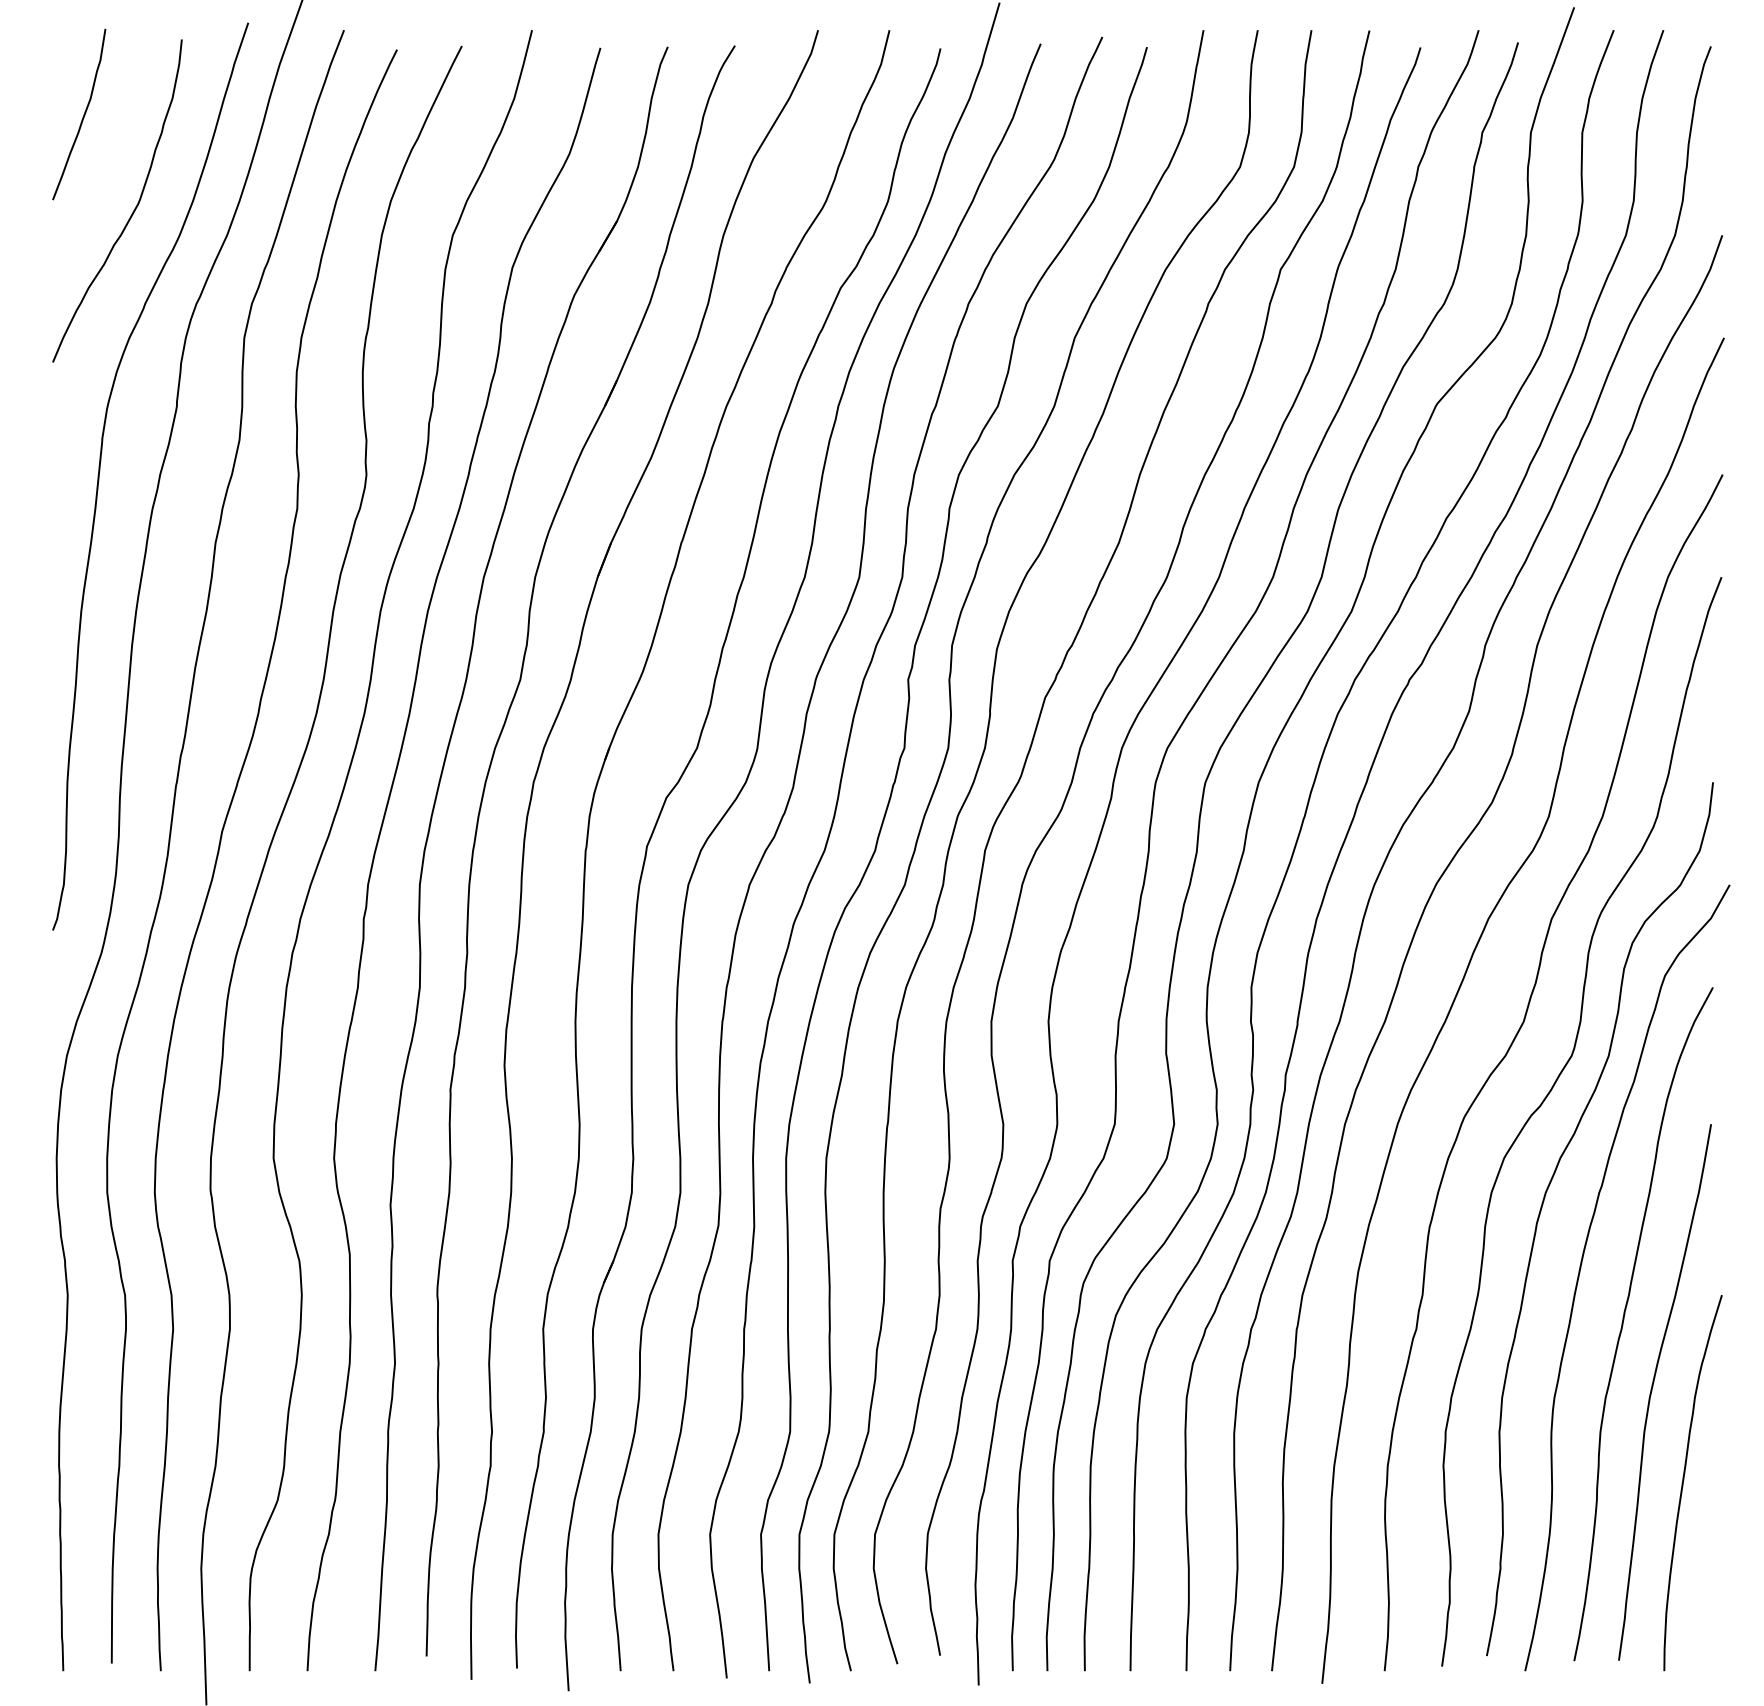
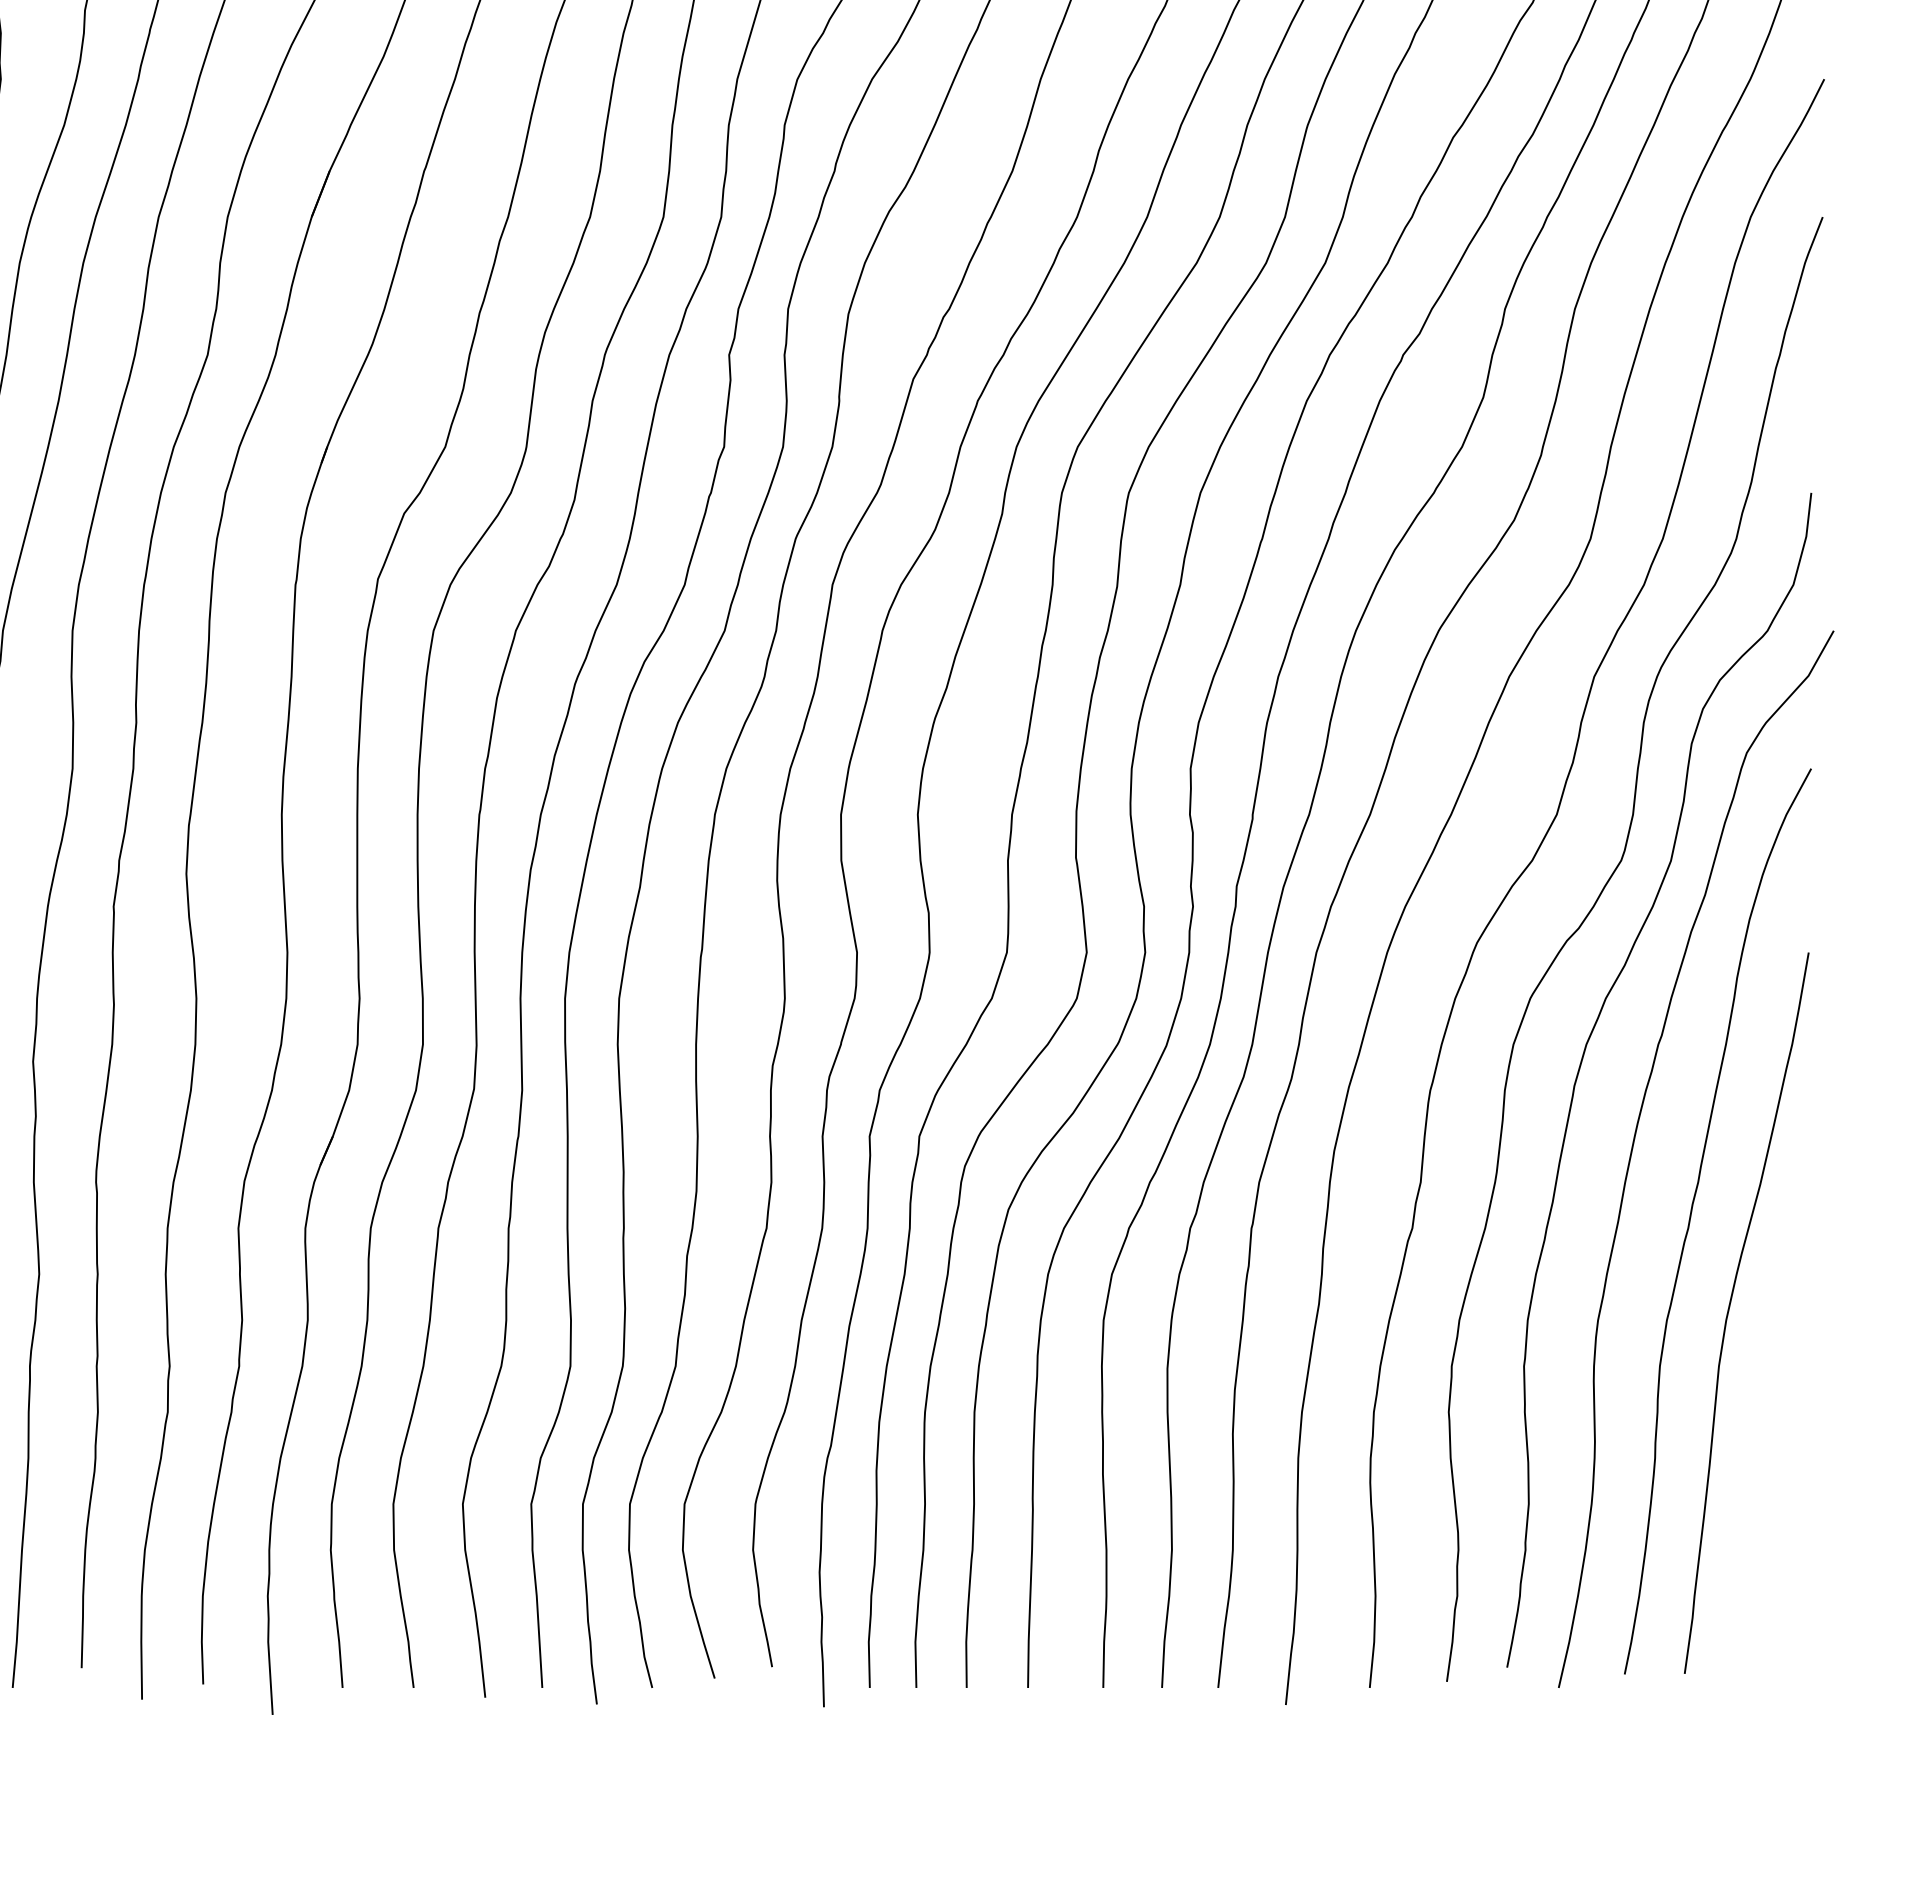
curve: (1684, 1480) -> (1772, 1431), removed

